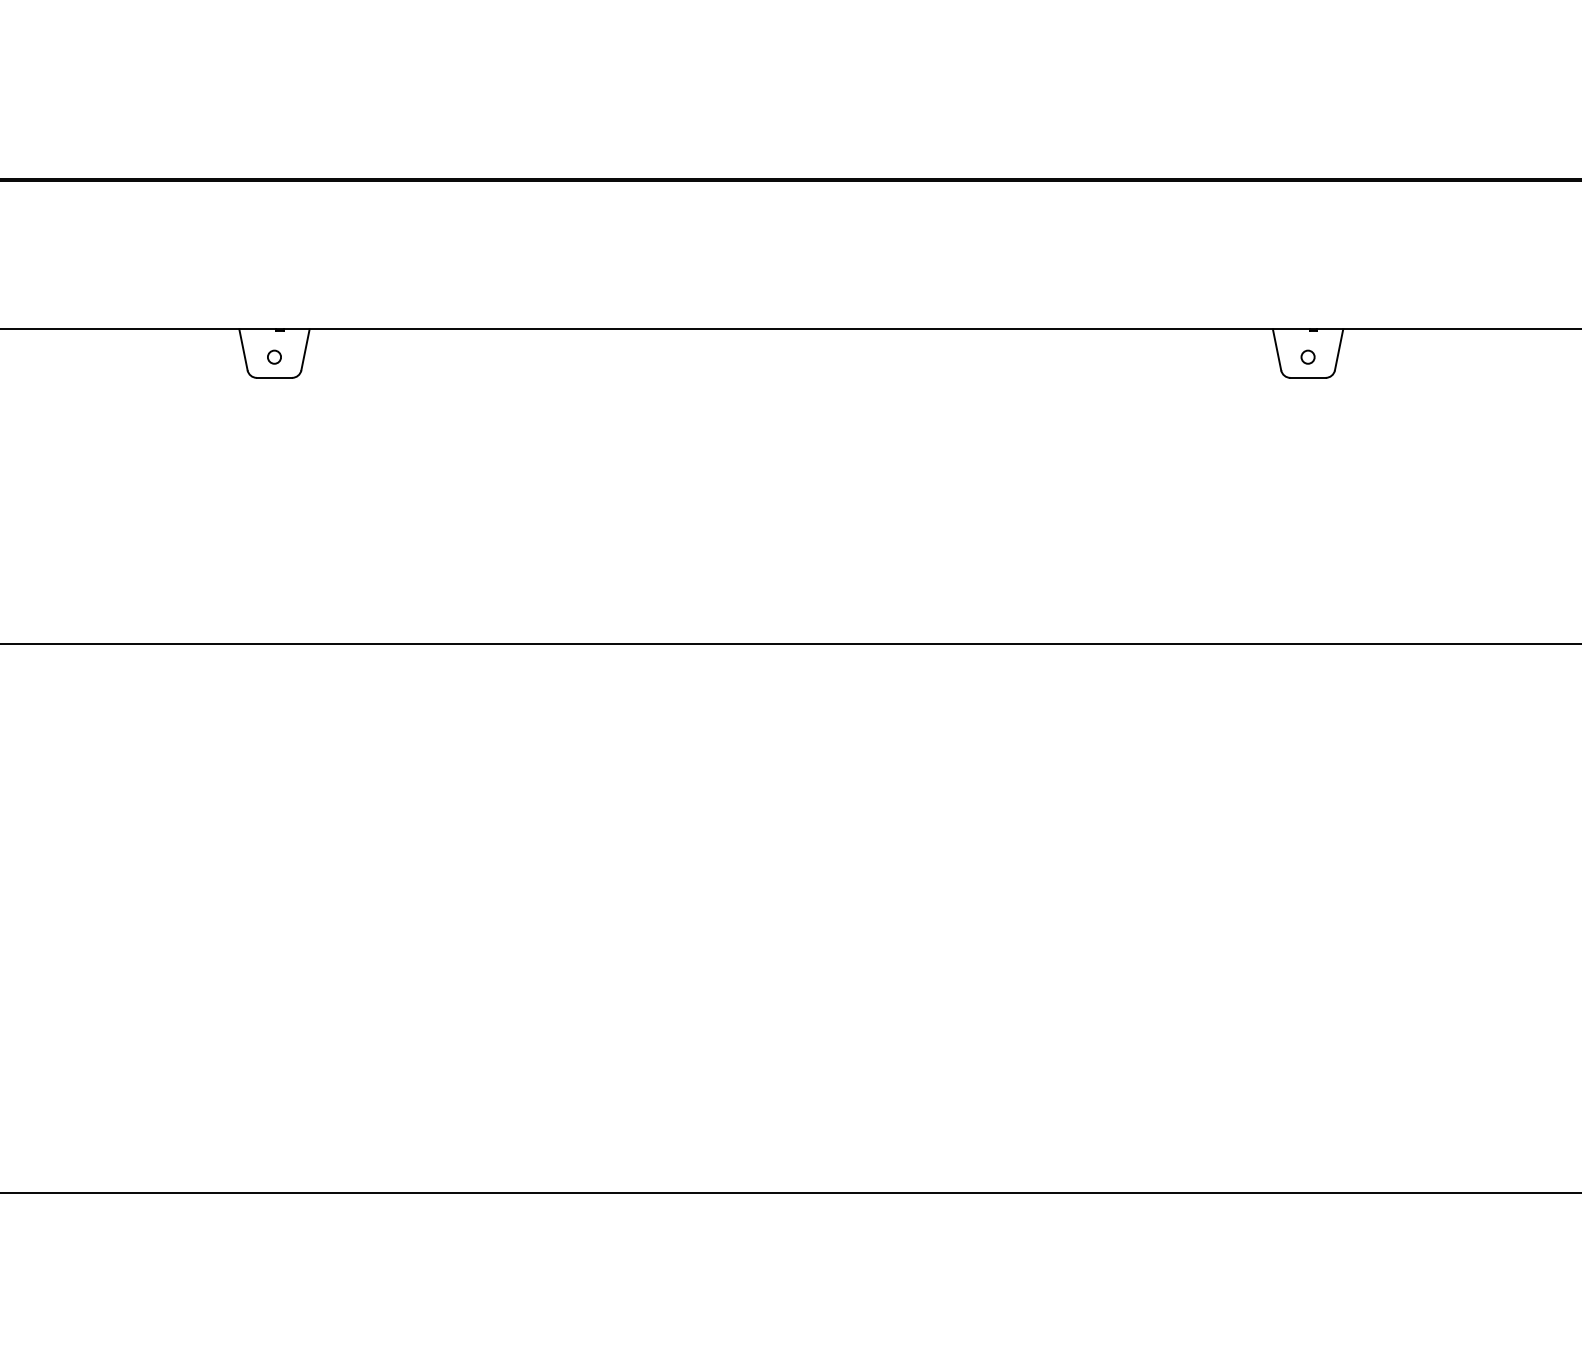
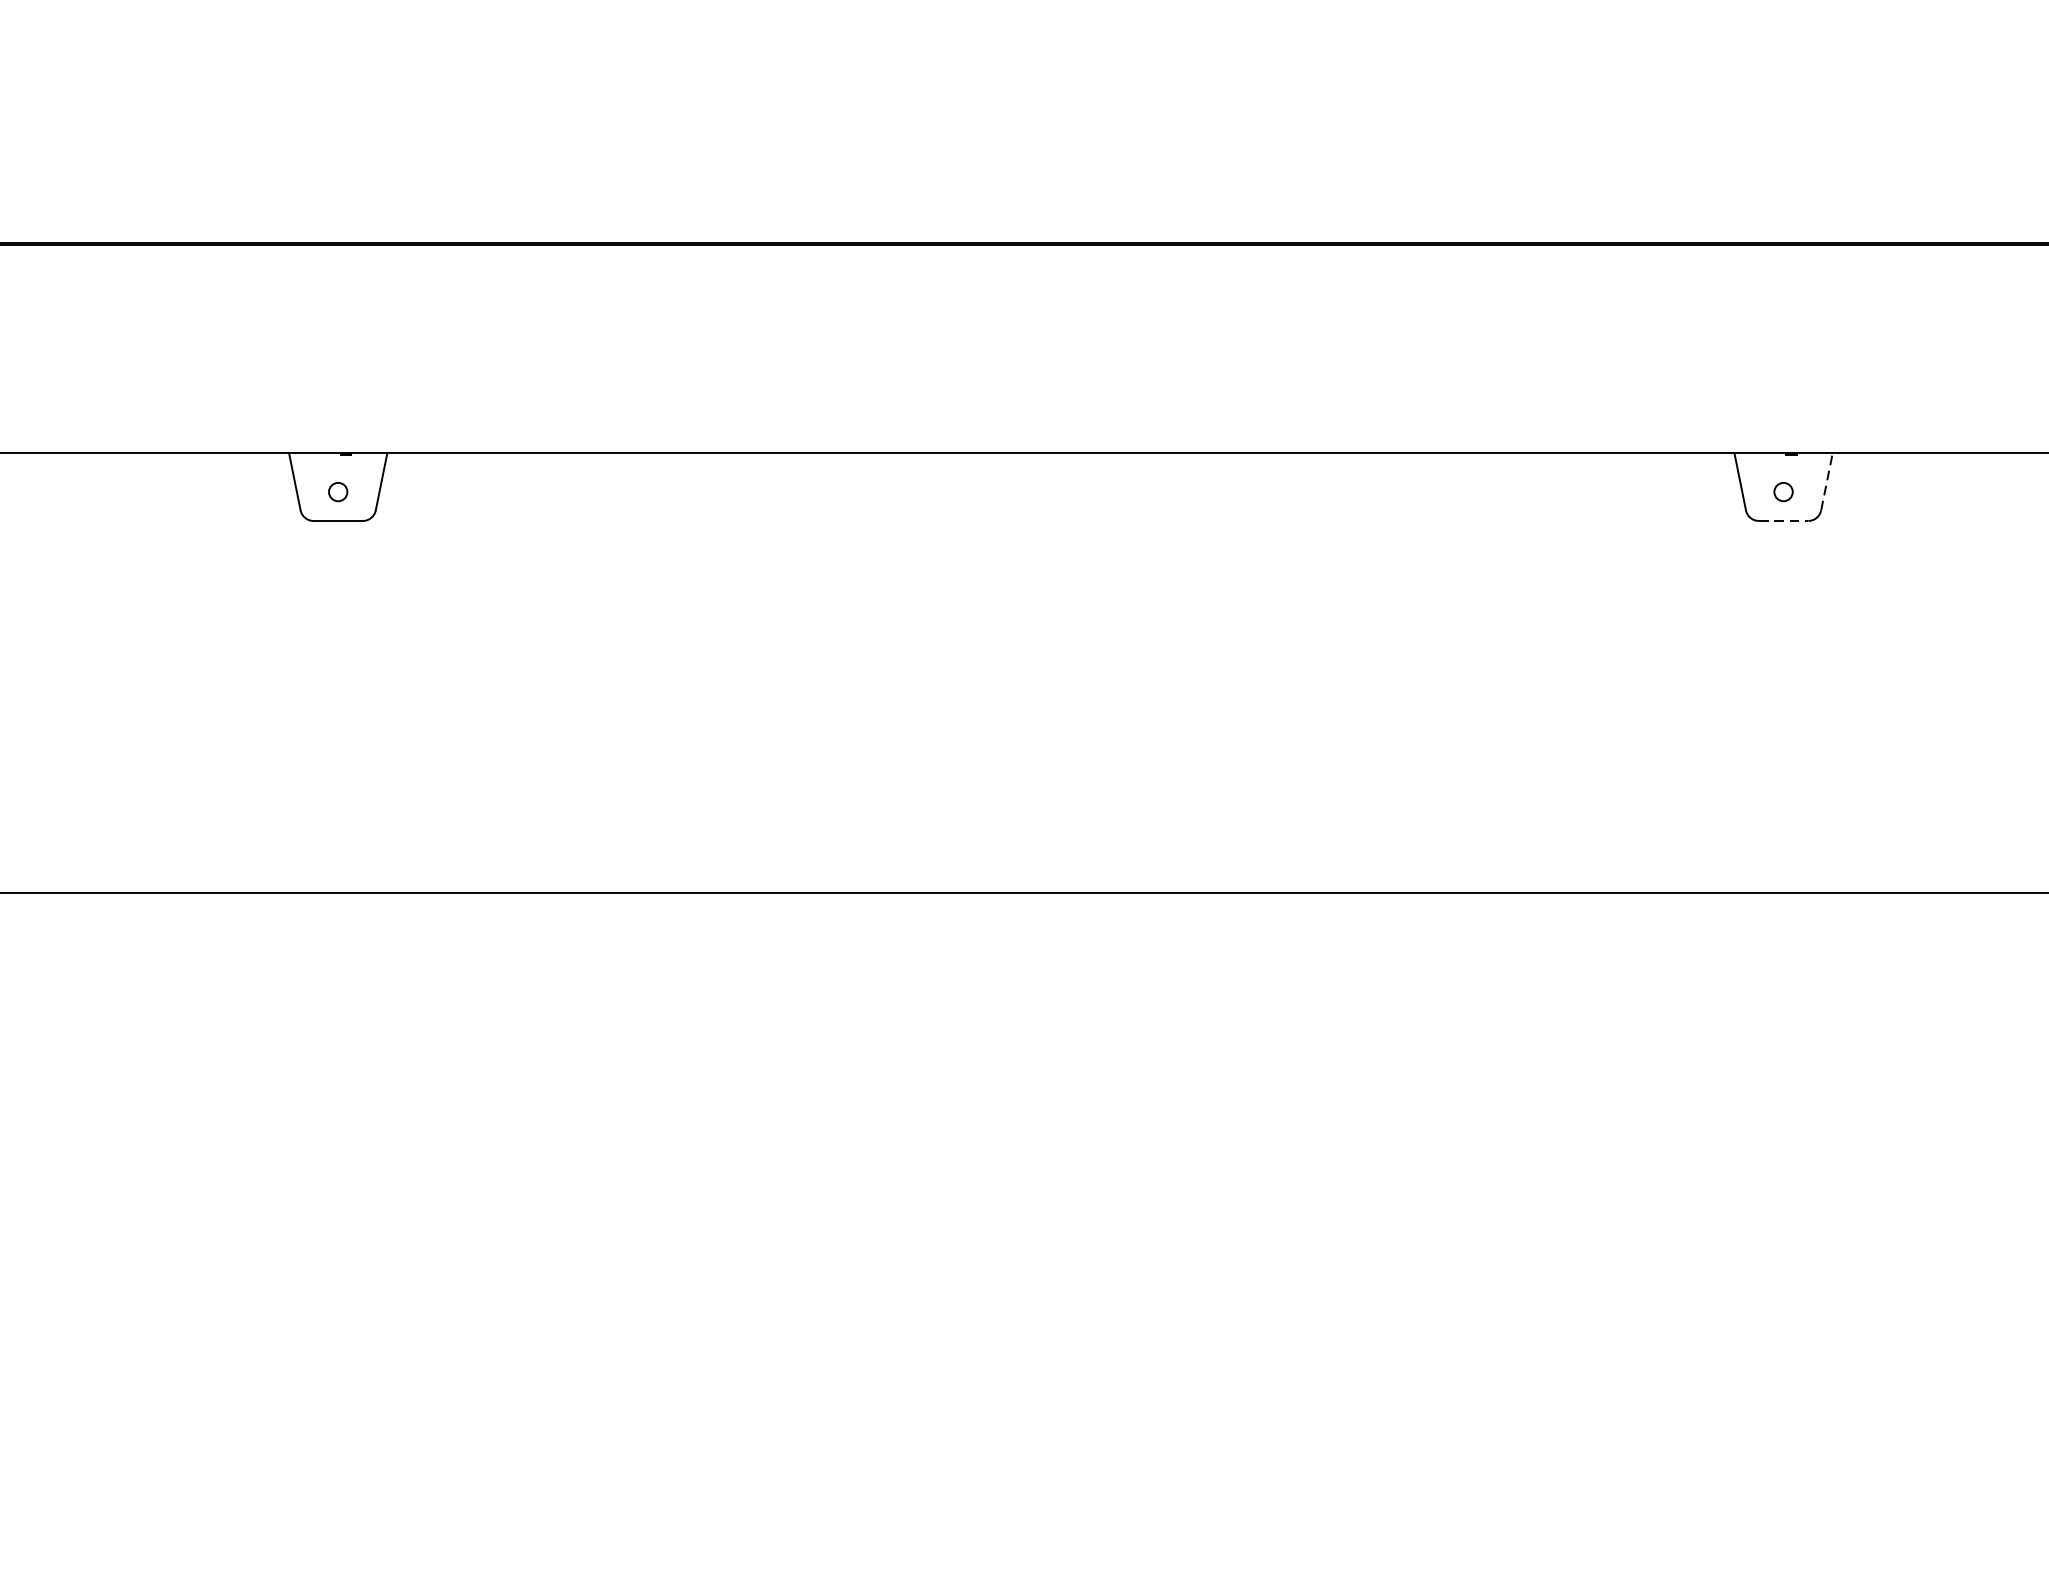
line: (1339, 349) -> (1827, 481), solid -> dashed
line: (1308, 377) -> (1784, 520), solid -> dashed

